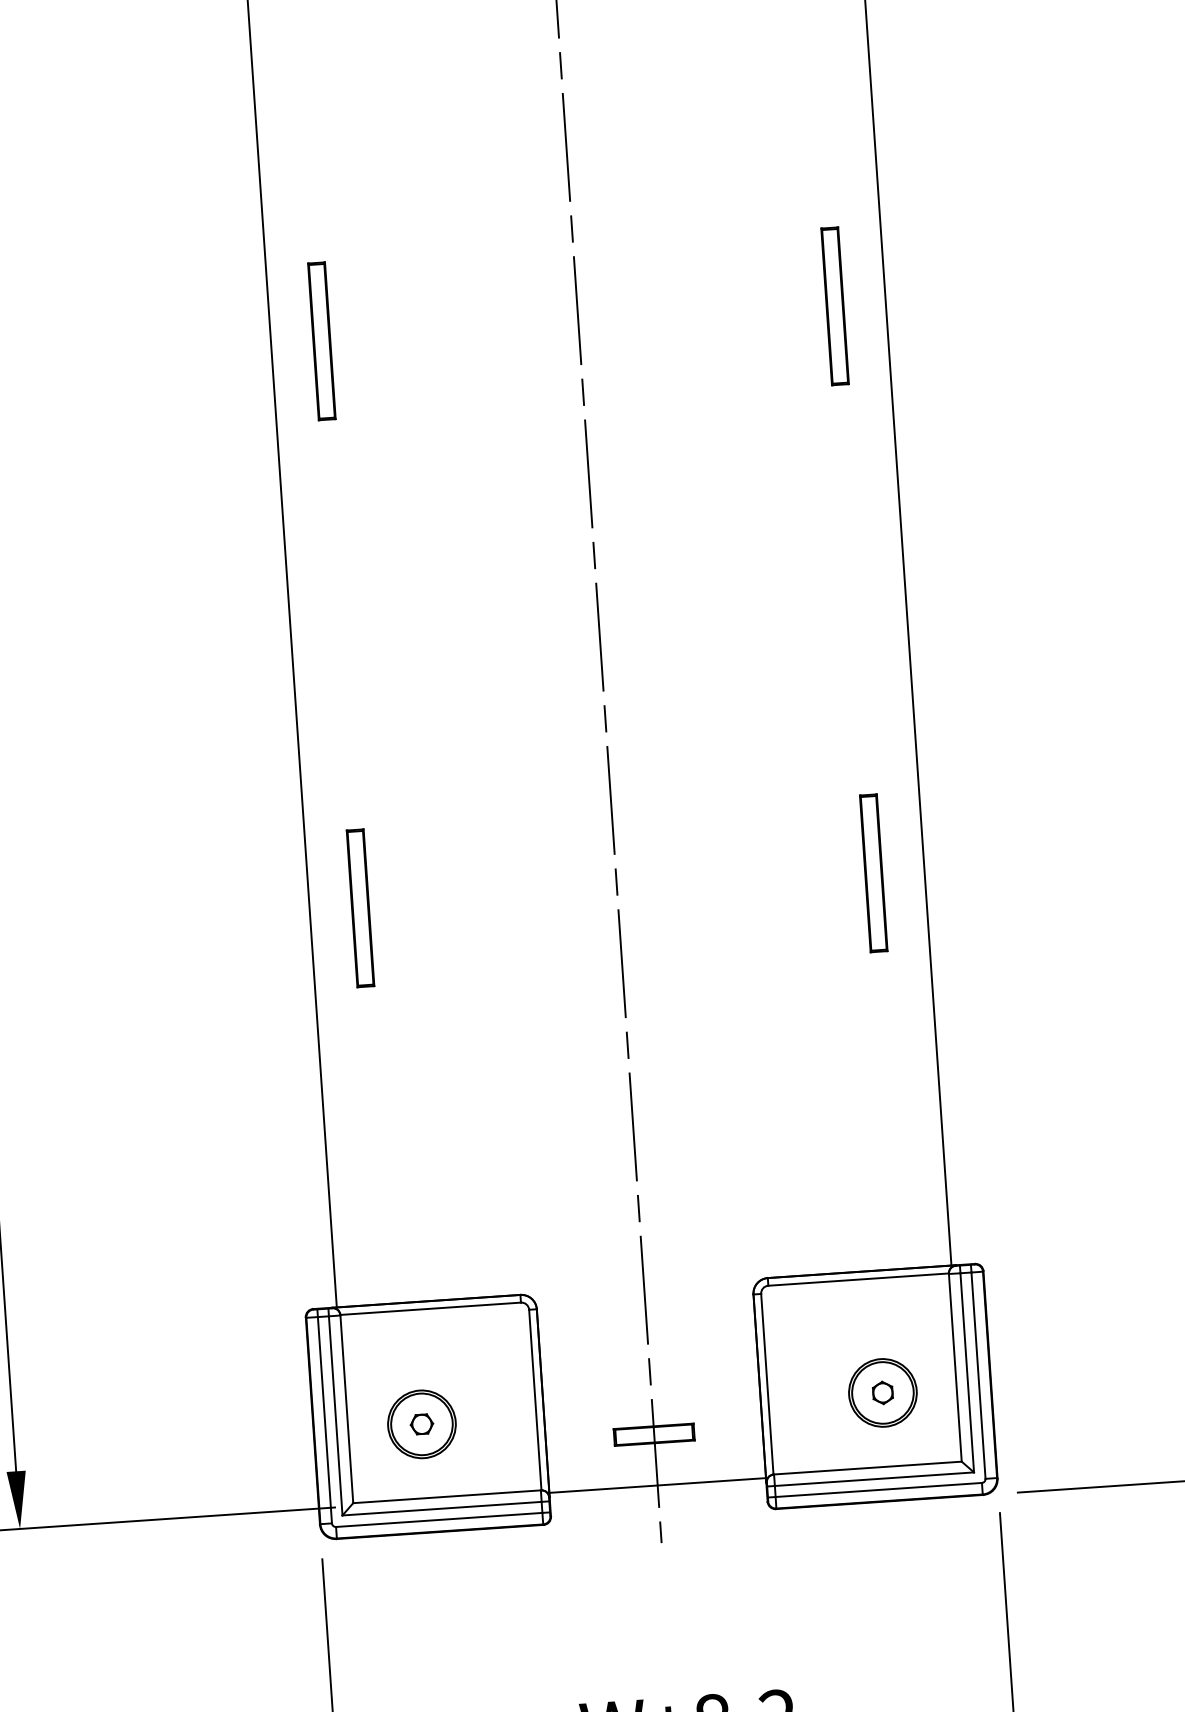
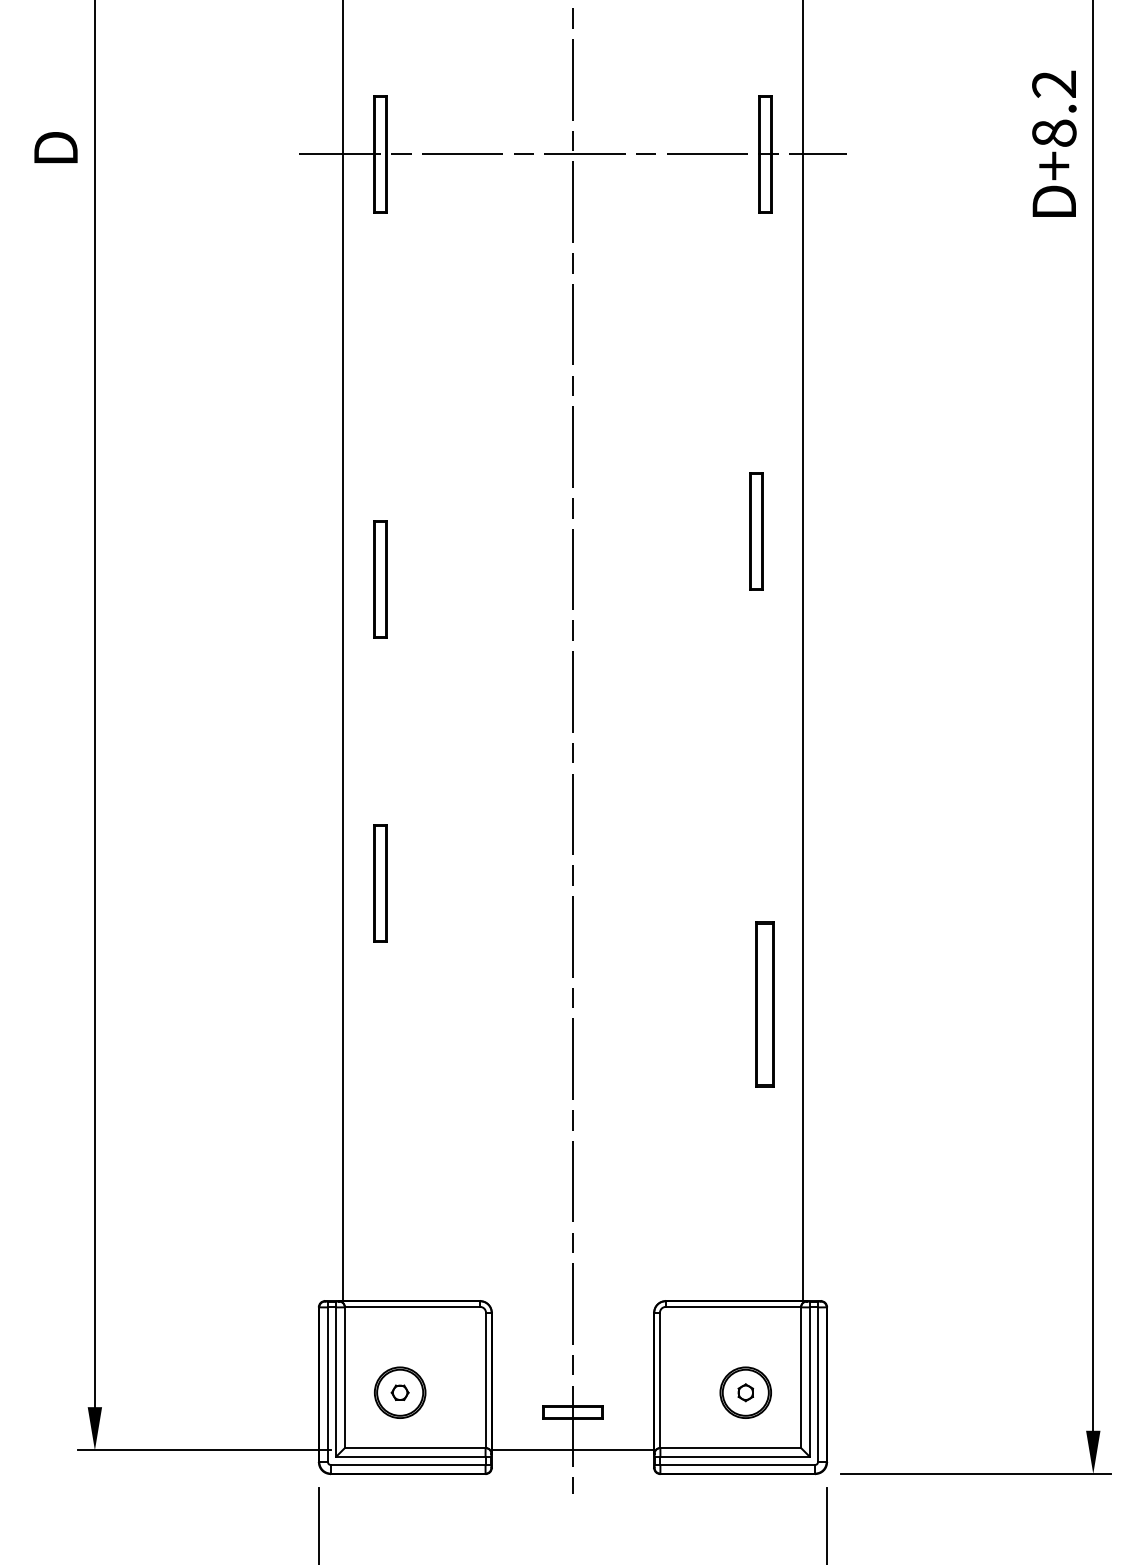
part: (835, 306) -> (756, 531), moved
part: (873, 873) -> (765, 1004), size x1.4
part: (360, 908) -> (380, 883), moved

